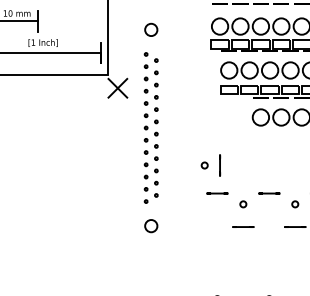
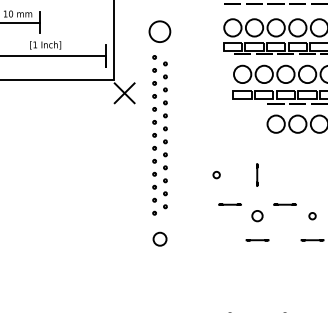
circle: (151, 29) -> (160, 30), size x1.6
line: (220, 165) -> (257, 175), moved
circle: (243, 204) -> (257, 216), size x1.6

